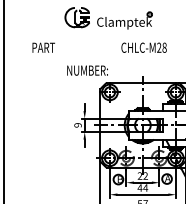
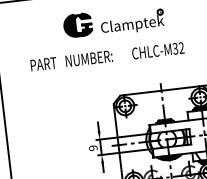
fill: (77, 17) -> (78, 25), added
text: (161, 47) -> (178, 48), CHLC-M28 -> CHLC-M32
text: (87, 70) -> (89, 58), moved

